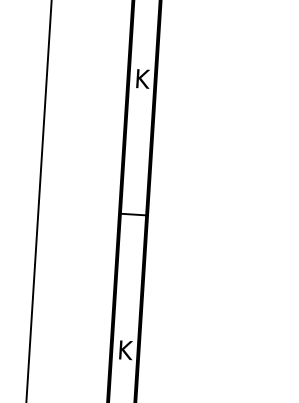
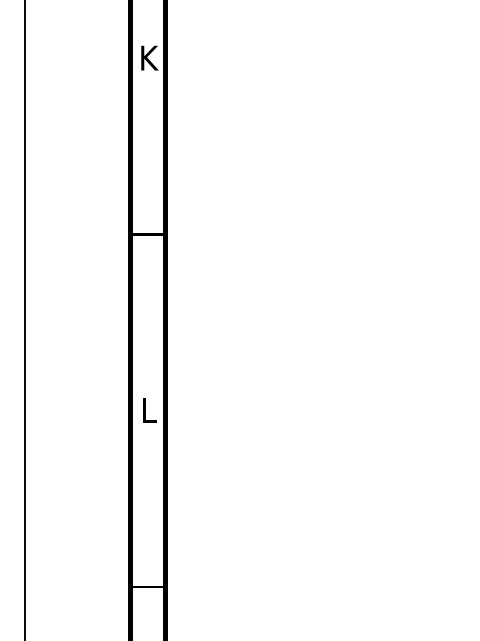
text: (125, 350) -> (149, 410), K -> L

